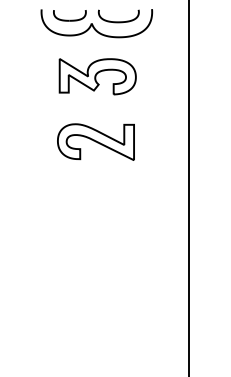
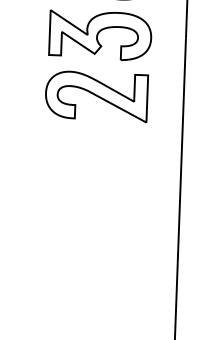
part: (97, 76) -> (100, 35), size x1.43
part: (95, 141) -> (96, 95), size x1.43

